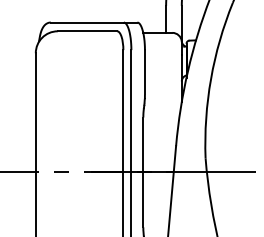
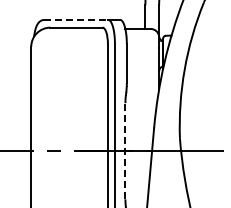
line: (87, 22) -> (76, 19), solid -> dashed
line: (143, 171) -> (125, 150), solid -> dashed

